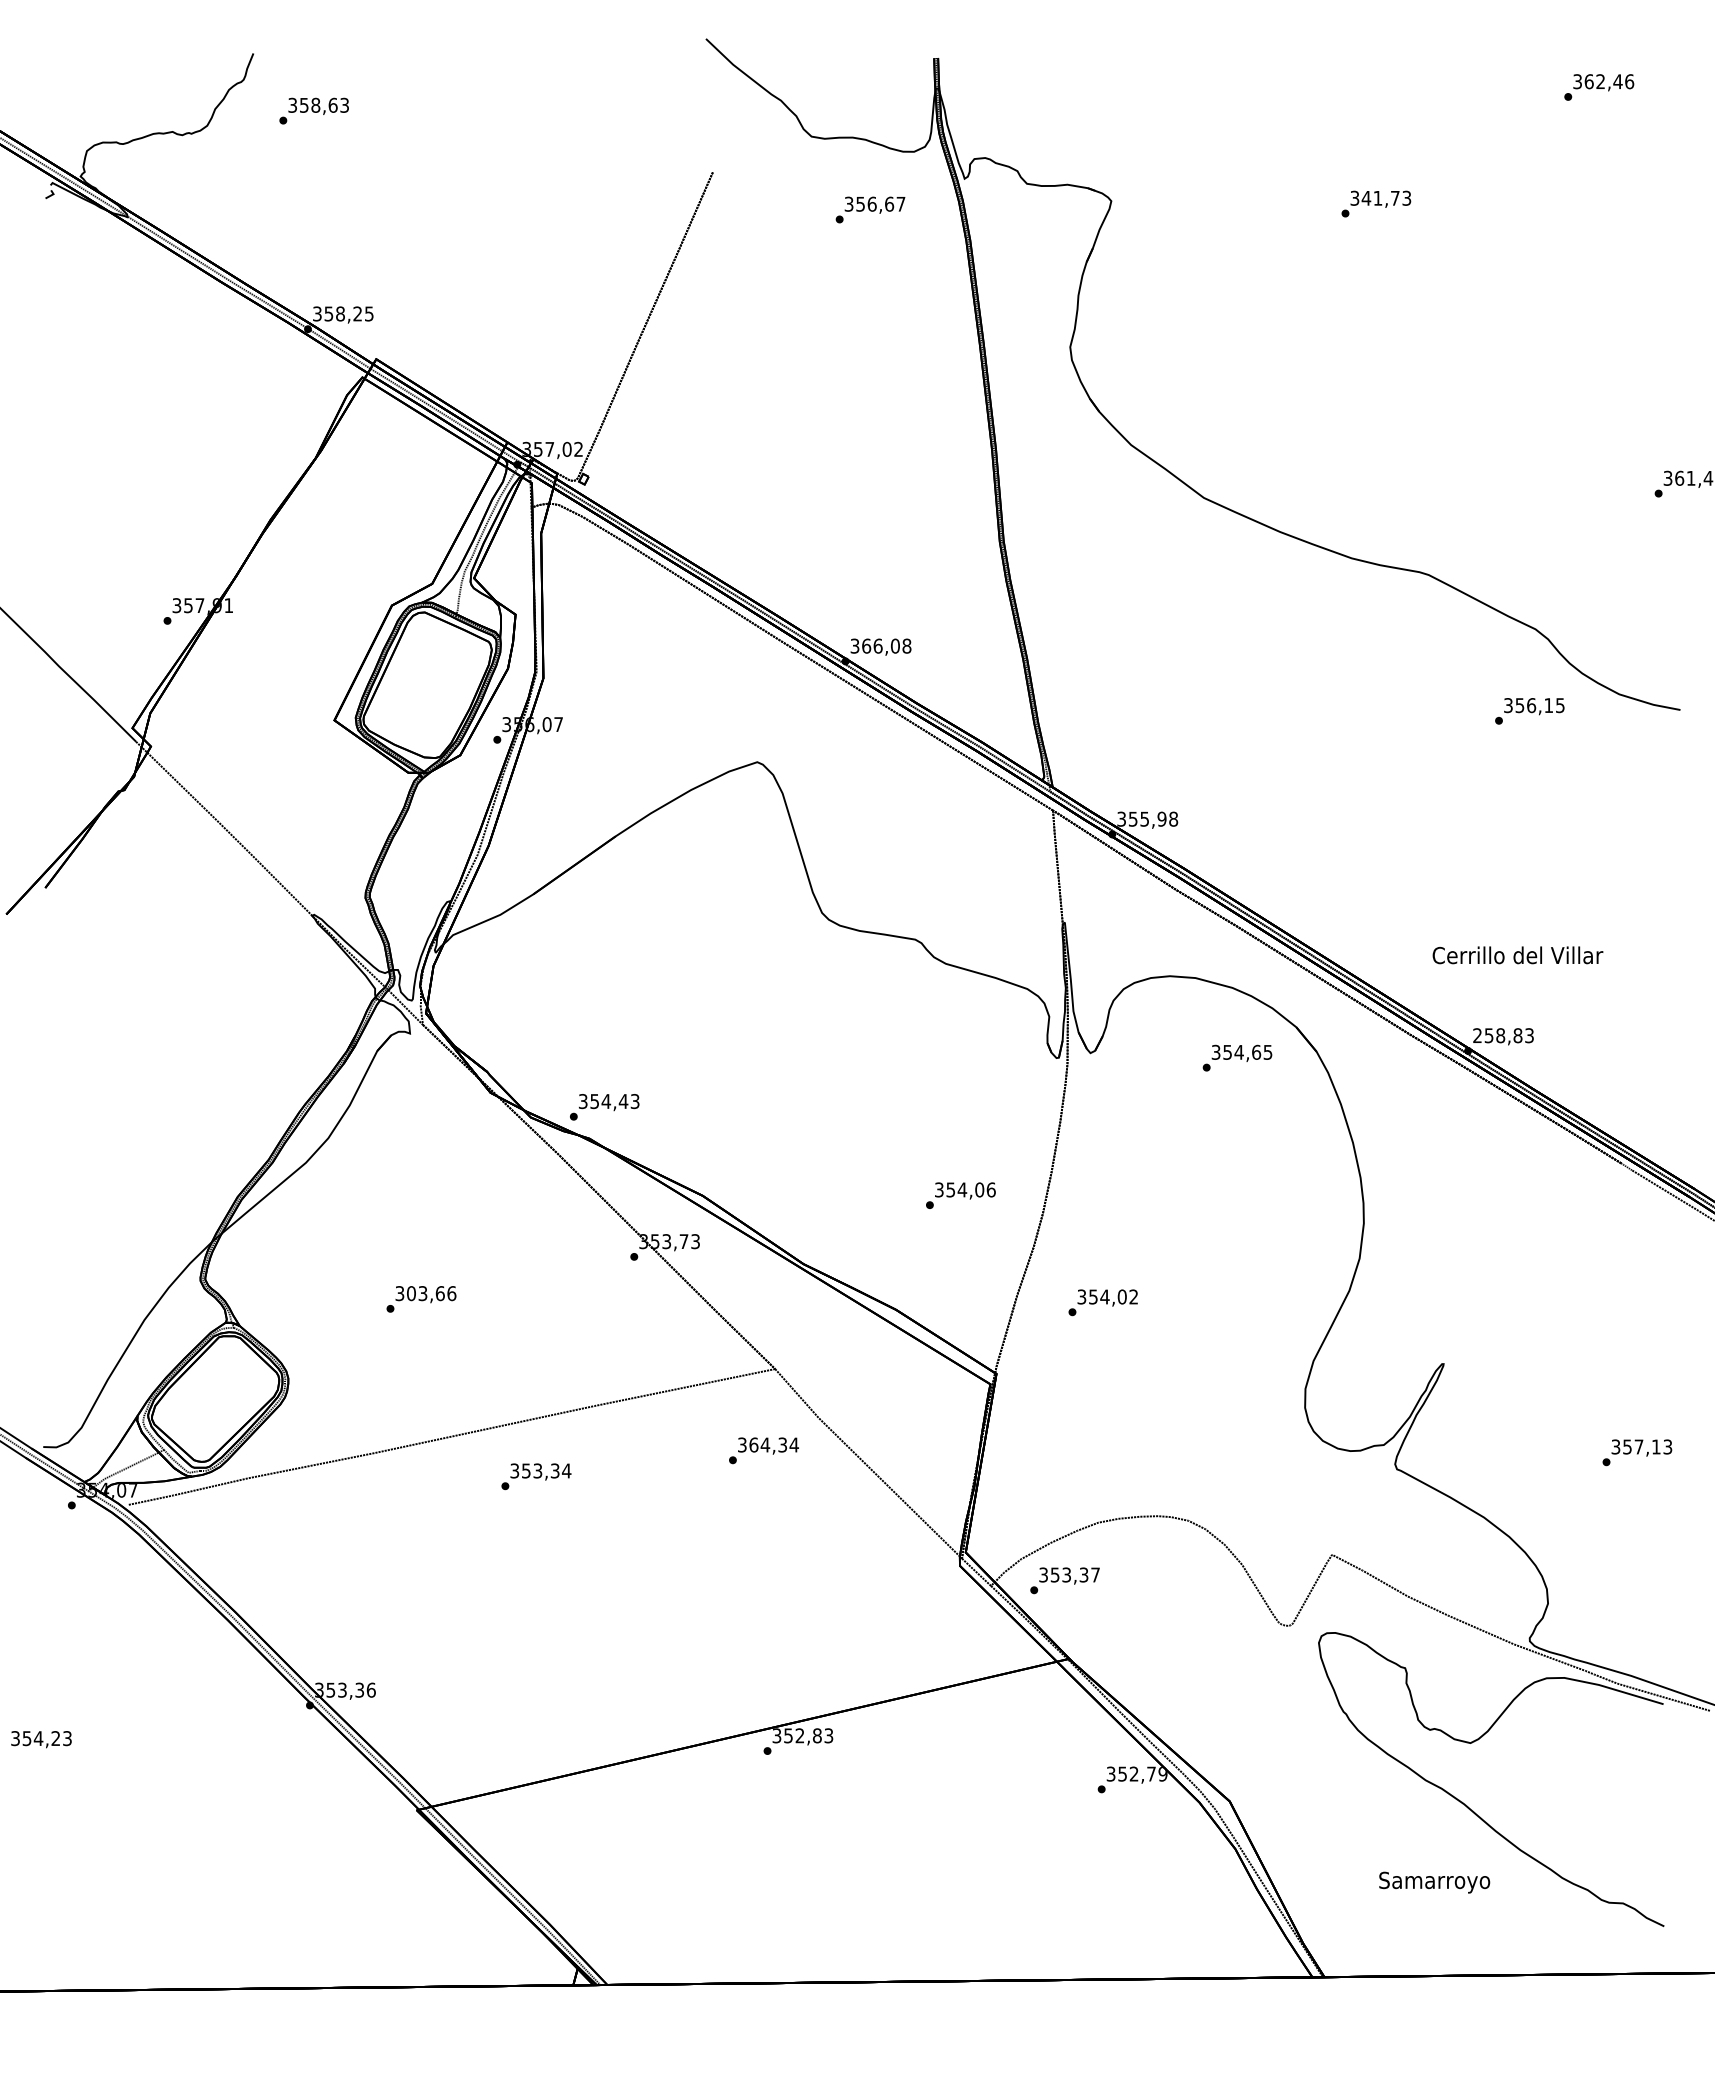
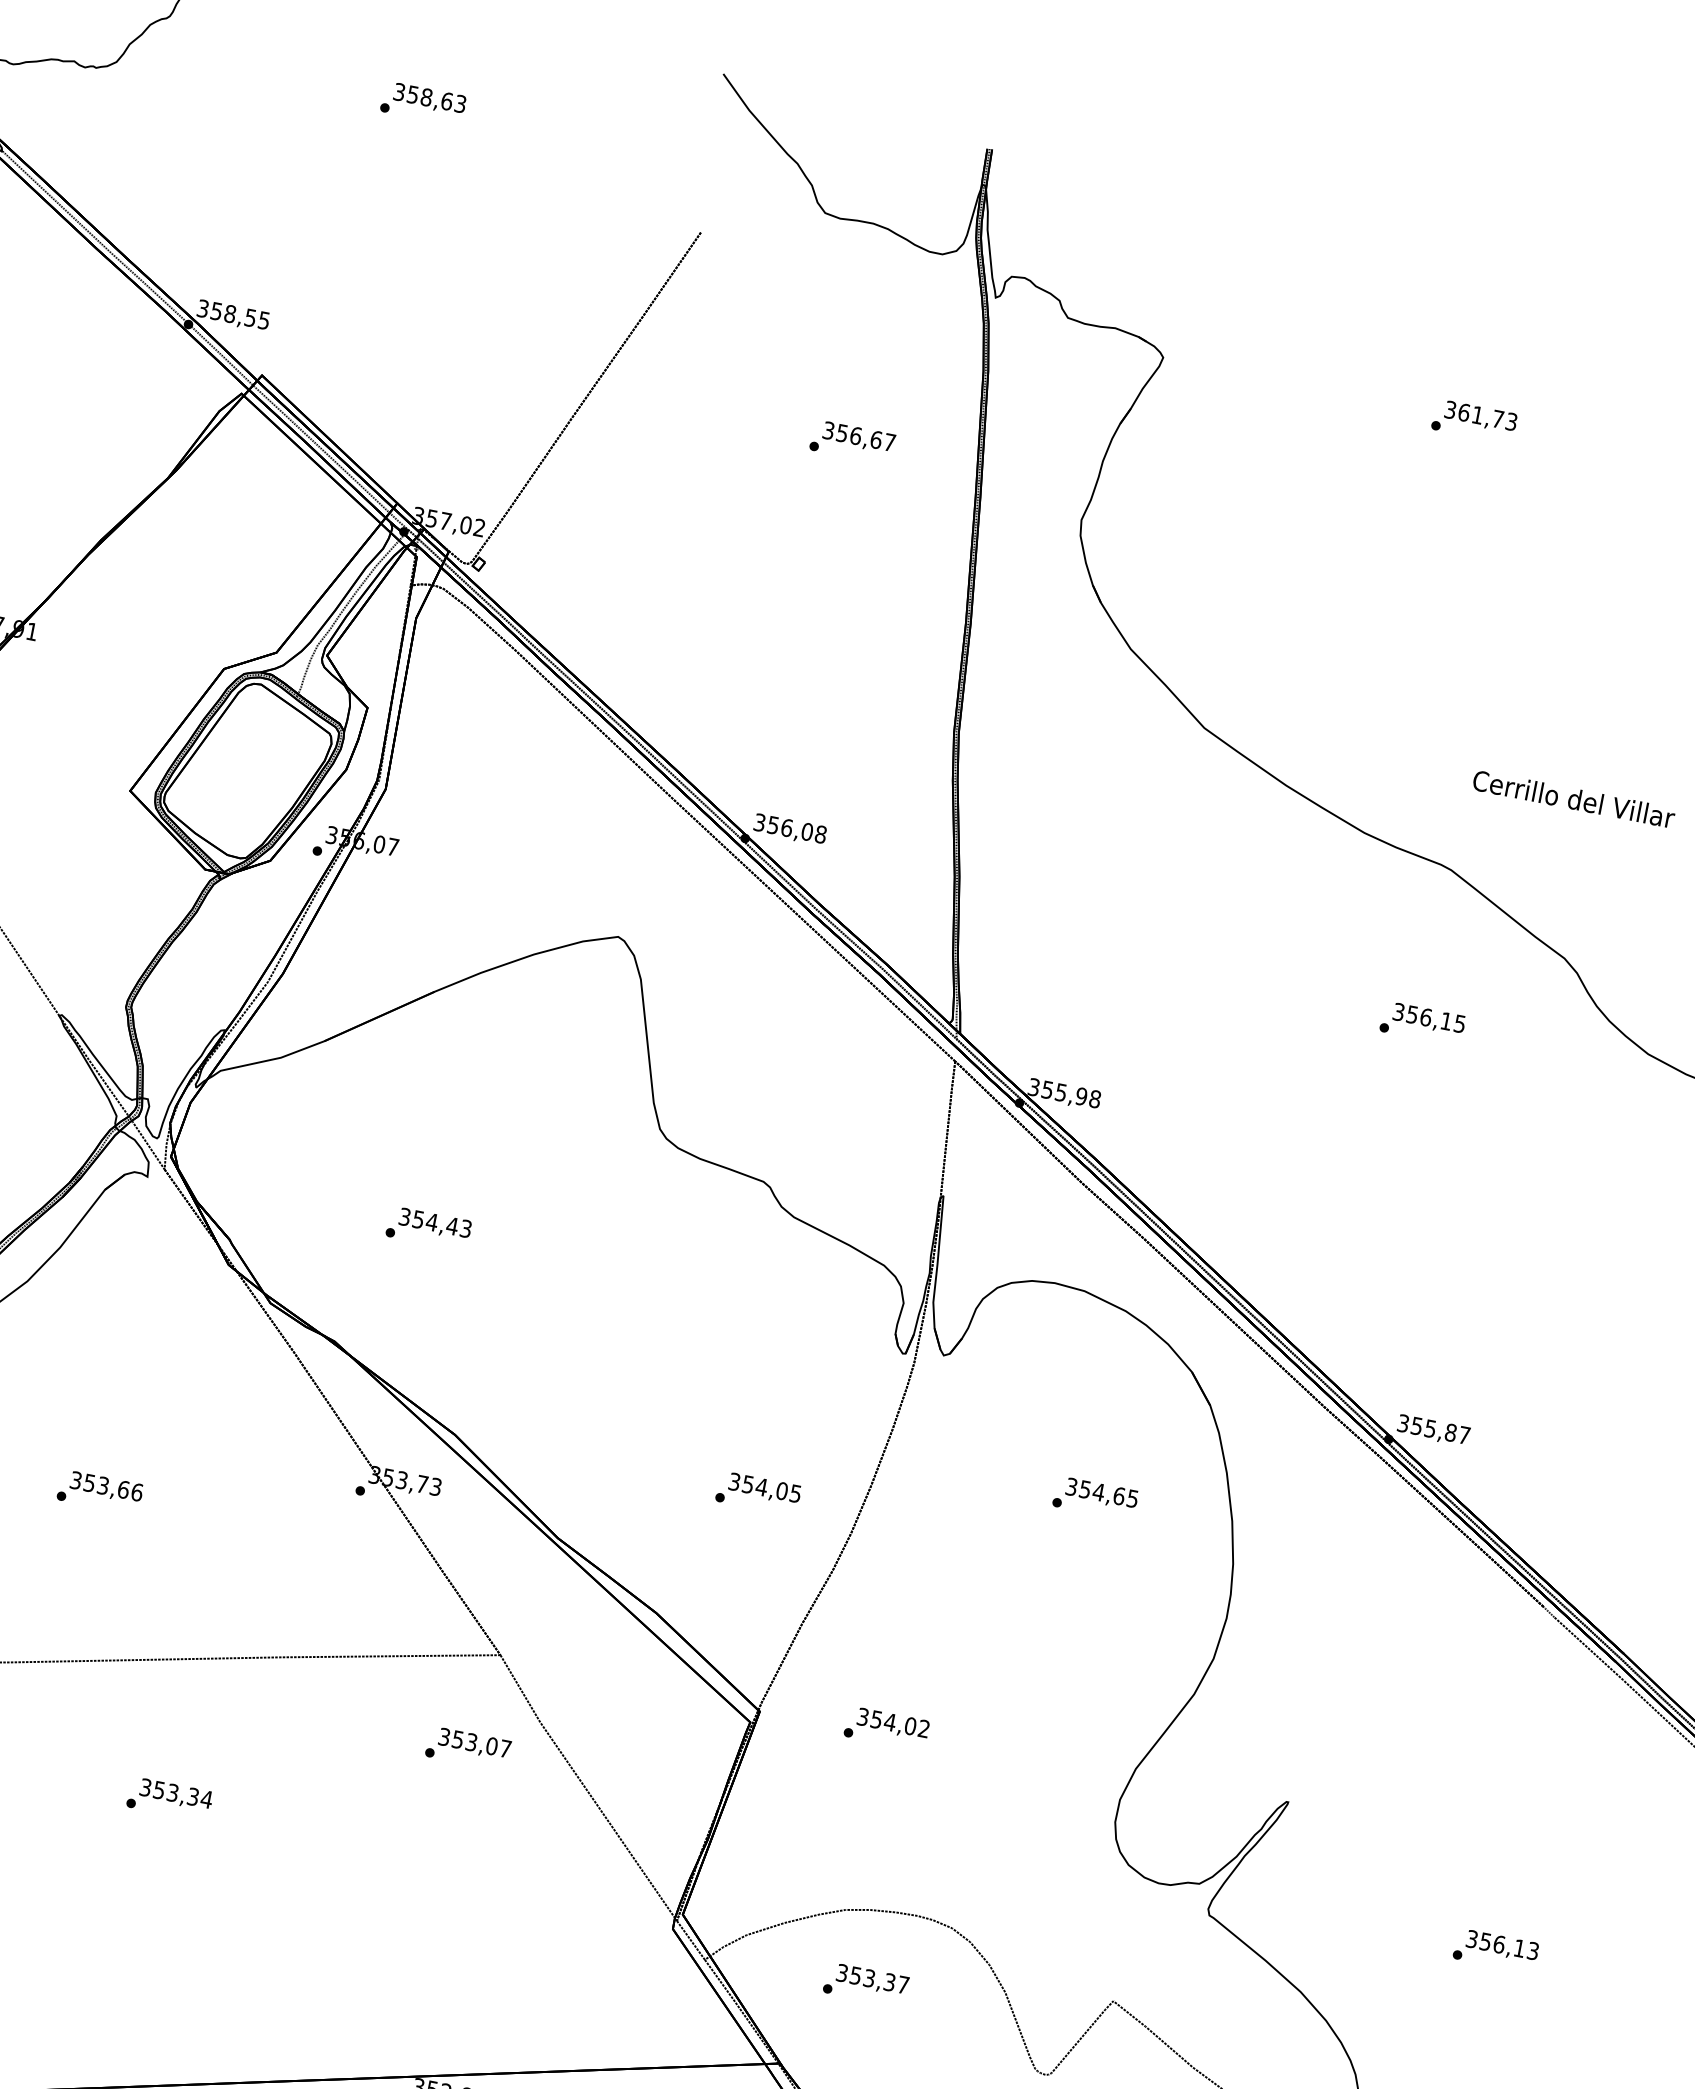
text: (313, 110) -> (422, 102), moved
text: (1366, 197) -> (1464, 411), 341,73 -> 361,73
text: (870, 209) -> (852, 441), moved
text: (357, 313) -> (250, 317), 358,25 -> 358,55
text: (866, 645) -> (773, 824), 366,08 -> 356,08
text: (1529, 711) -> (1422, 1023), moved
text: (1517, 955) -> (1573, 799), moved
text: (1503, 1035) -> (1433, 1429), 258,83 -> 355,87
text: (1237, 1057) -> (1095, 1497), moved
text: (604, 1107) -> (428, 1228), moved
text: (990, 1189) -> (794, 1493), 354,06 -> 354,05
text: (411, 1293) -> (89, 1483), 303,66 -> 353,66
text: (1102, 1302) -> (886, 1728), moved
text: (773, 1444) -> (481, 1743), 364,34 -> 353,07
text: (1638, 1446) -> (1498, 1943), 357,13 -> 356,13
text: (536, 1476) -> (169, 1799), moved
text: (1064, 1580) -> (865, 1984), moved

